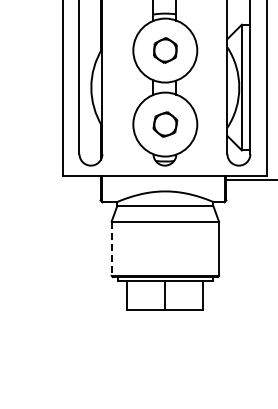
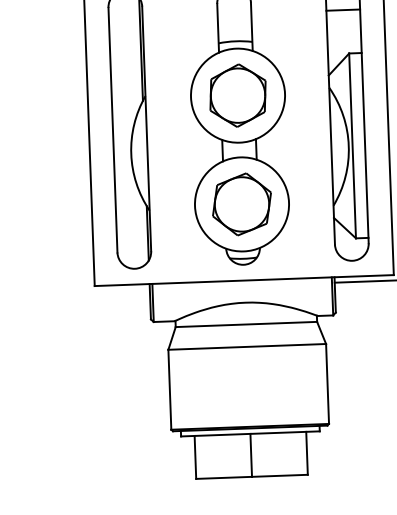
part: (165, 50) -> (238, 95), size x1.67
part: (165, 124) -> (242, 204), size x1.67
line: (111, 249) -> (169, 390), dashed -> solid

